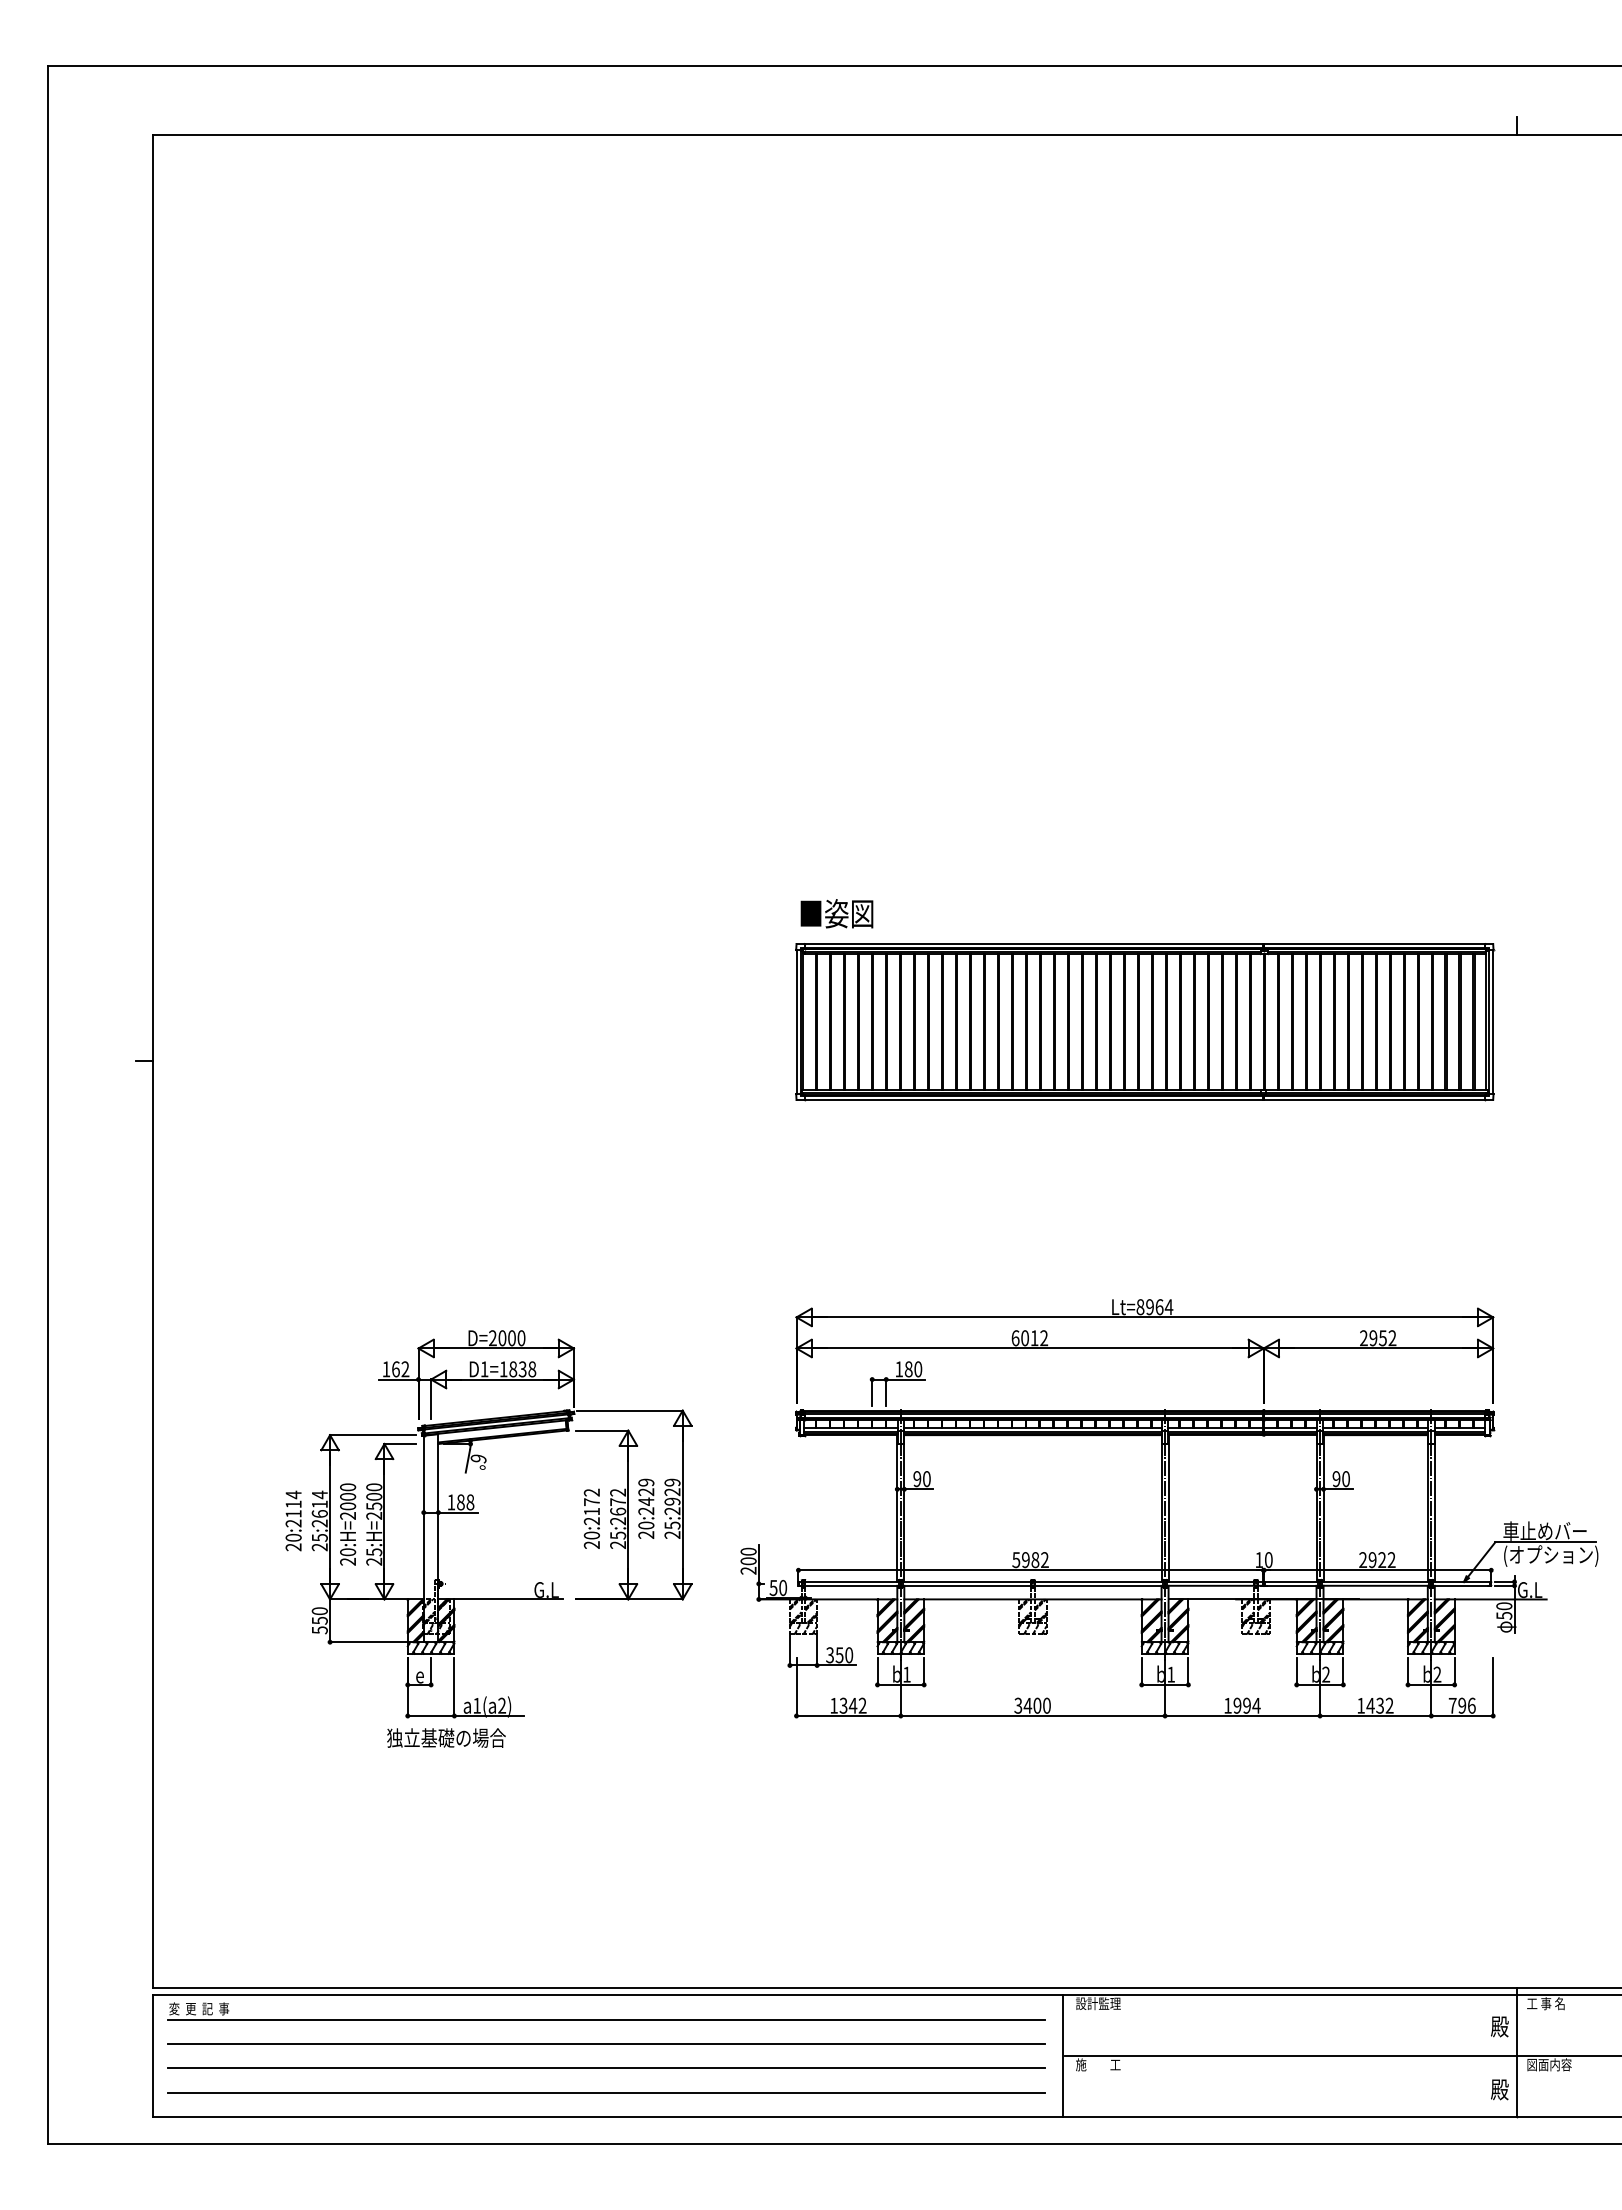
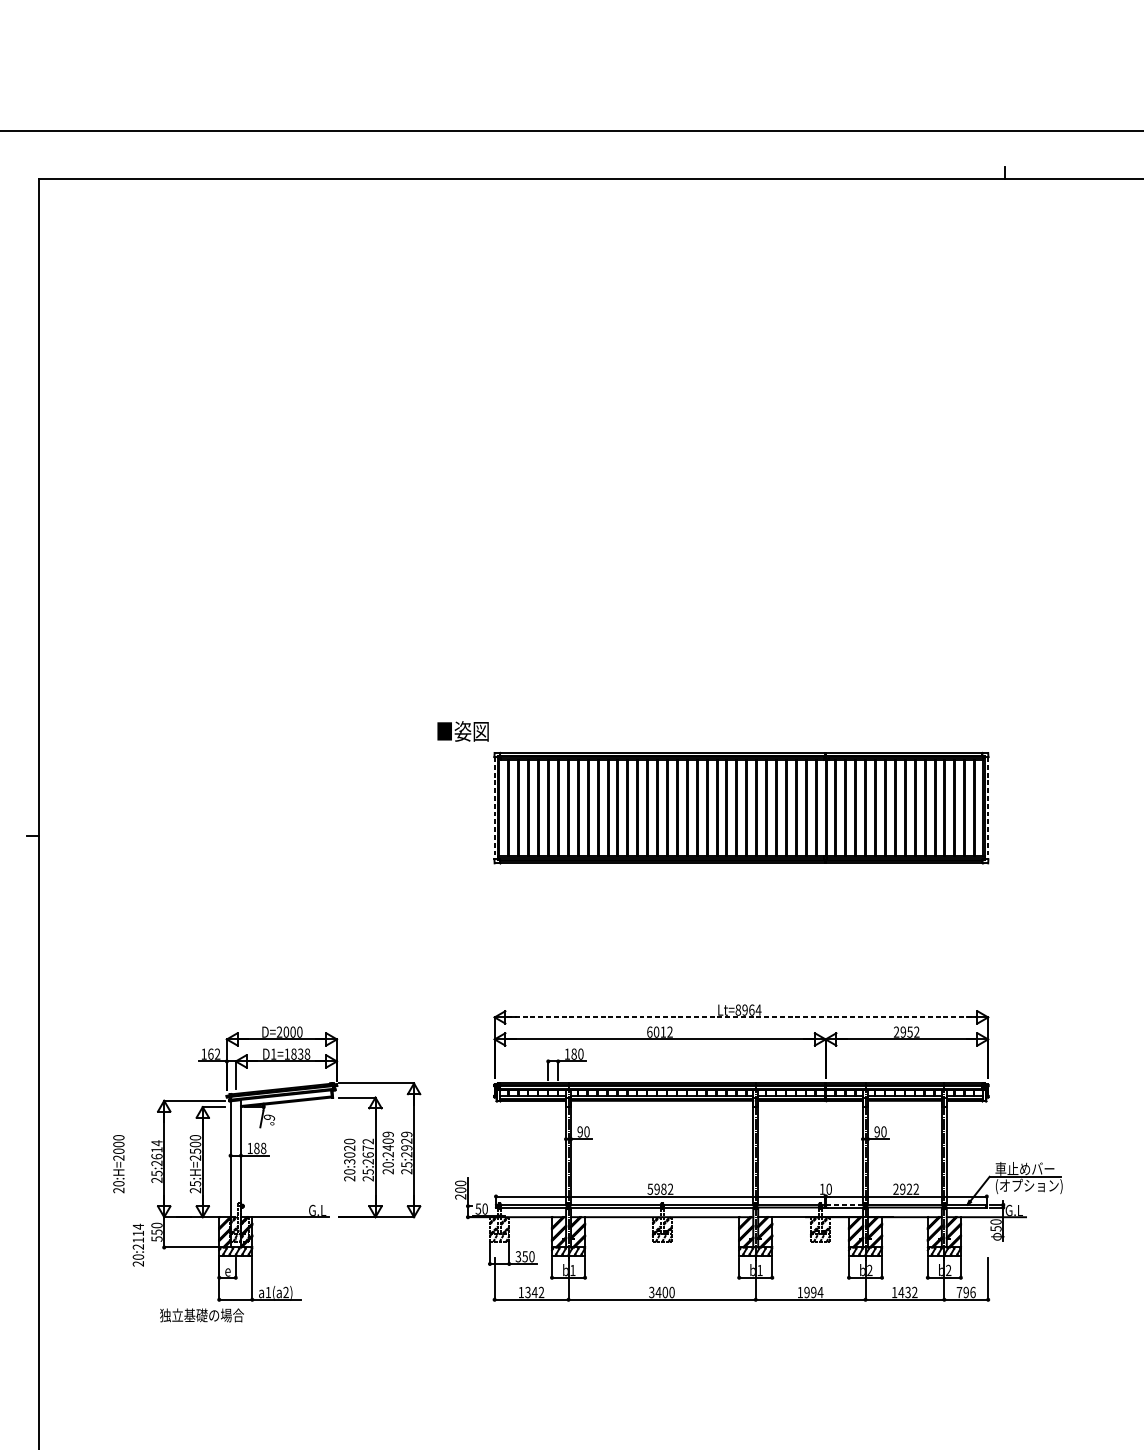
text: (836, 913) -> (462, 731), moved
line: (796, 1022) -> (494, 808), solid -> dashed
line: (1493, 1022) -> (988, 808), solid -> dashed
line: (1144, 1317) -> (741, 1017), solid -> dashed
text: (646, 1492) -> (388, 1141), 20:2429 -> 20:2409
text: (591, 1506) -> (349, 1151), 20:2172 -> 20:3020
text: (293, 1520) -> (138, 1244), moved
text: (348, 1524) -> (119, 1164), moved
line: (1291, 1581) -> (845, 1204), solid -> dashed
text: (446, 1737) -> (202, 1315), moved

